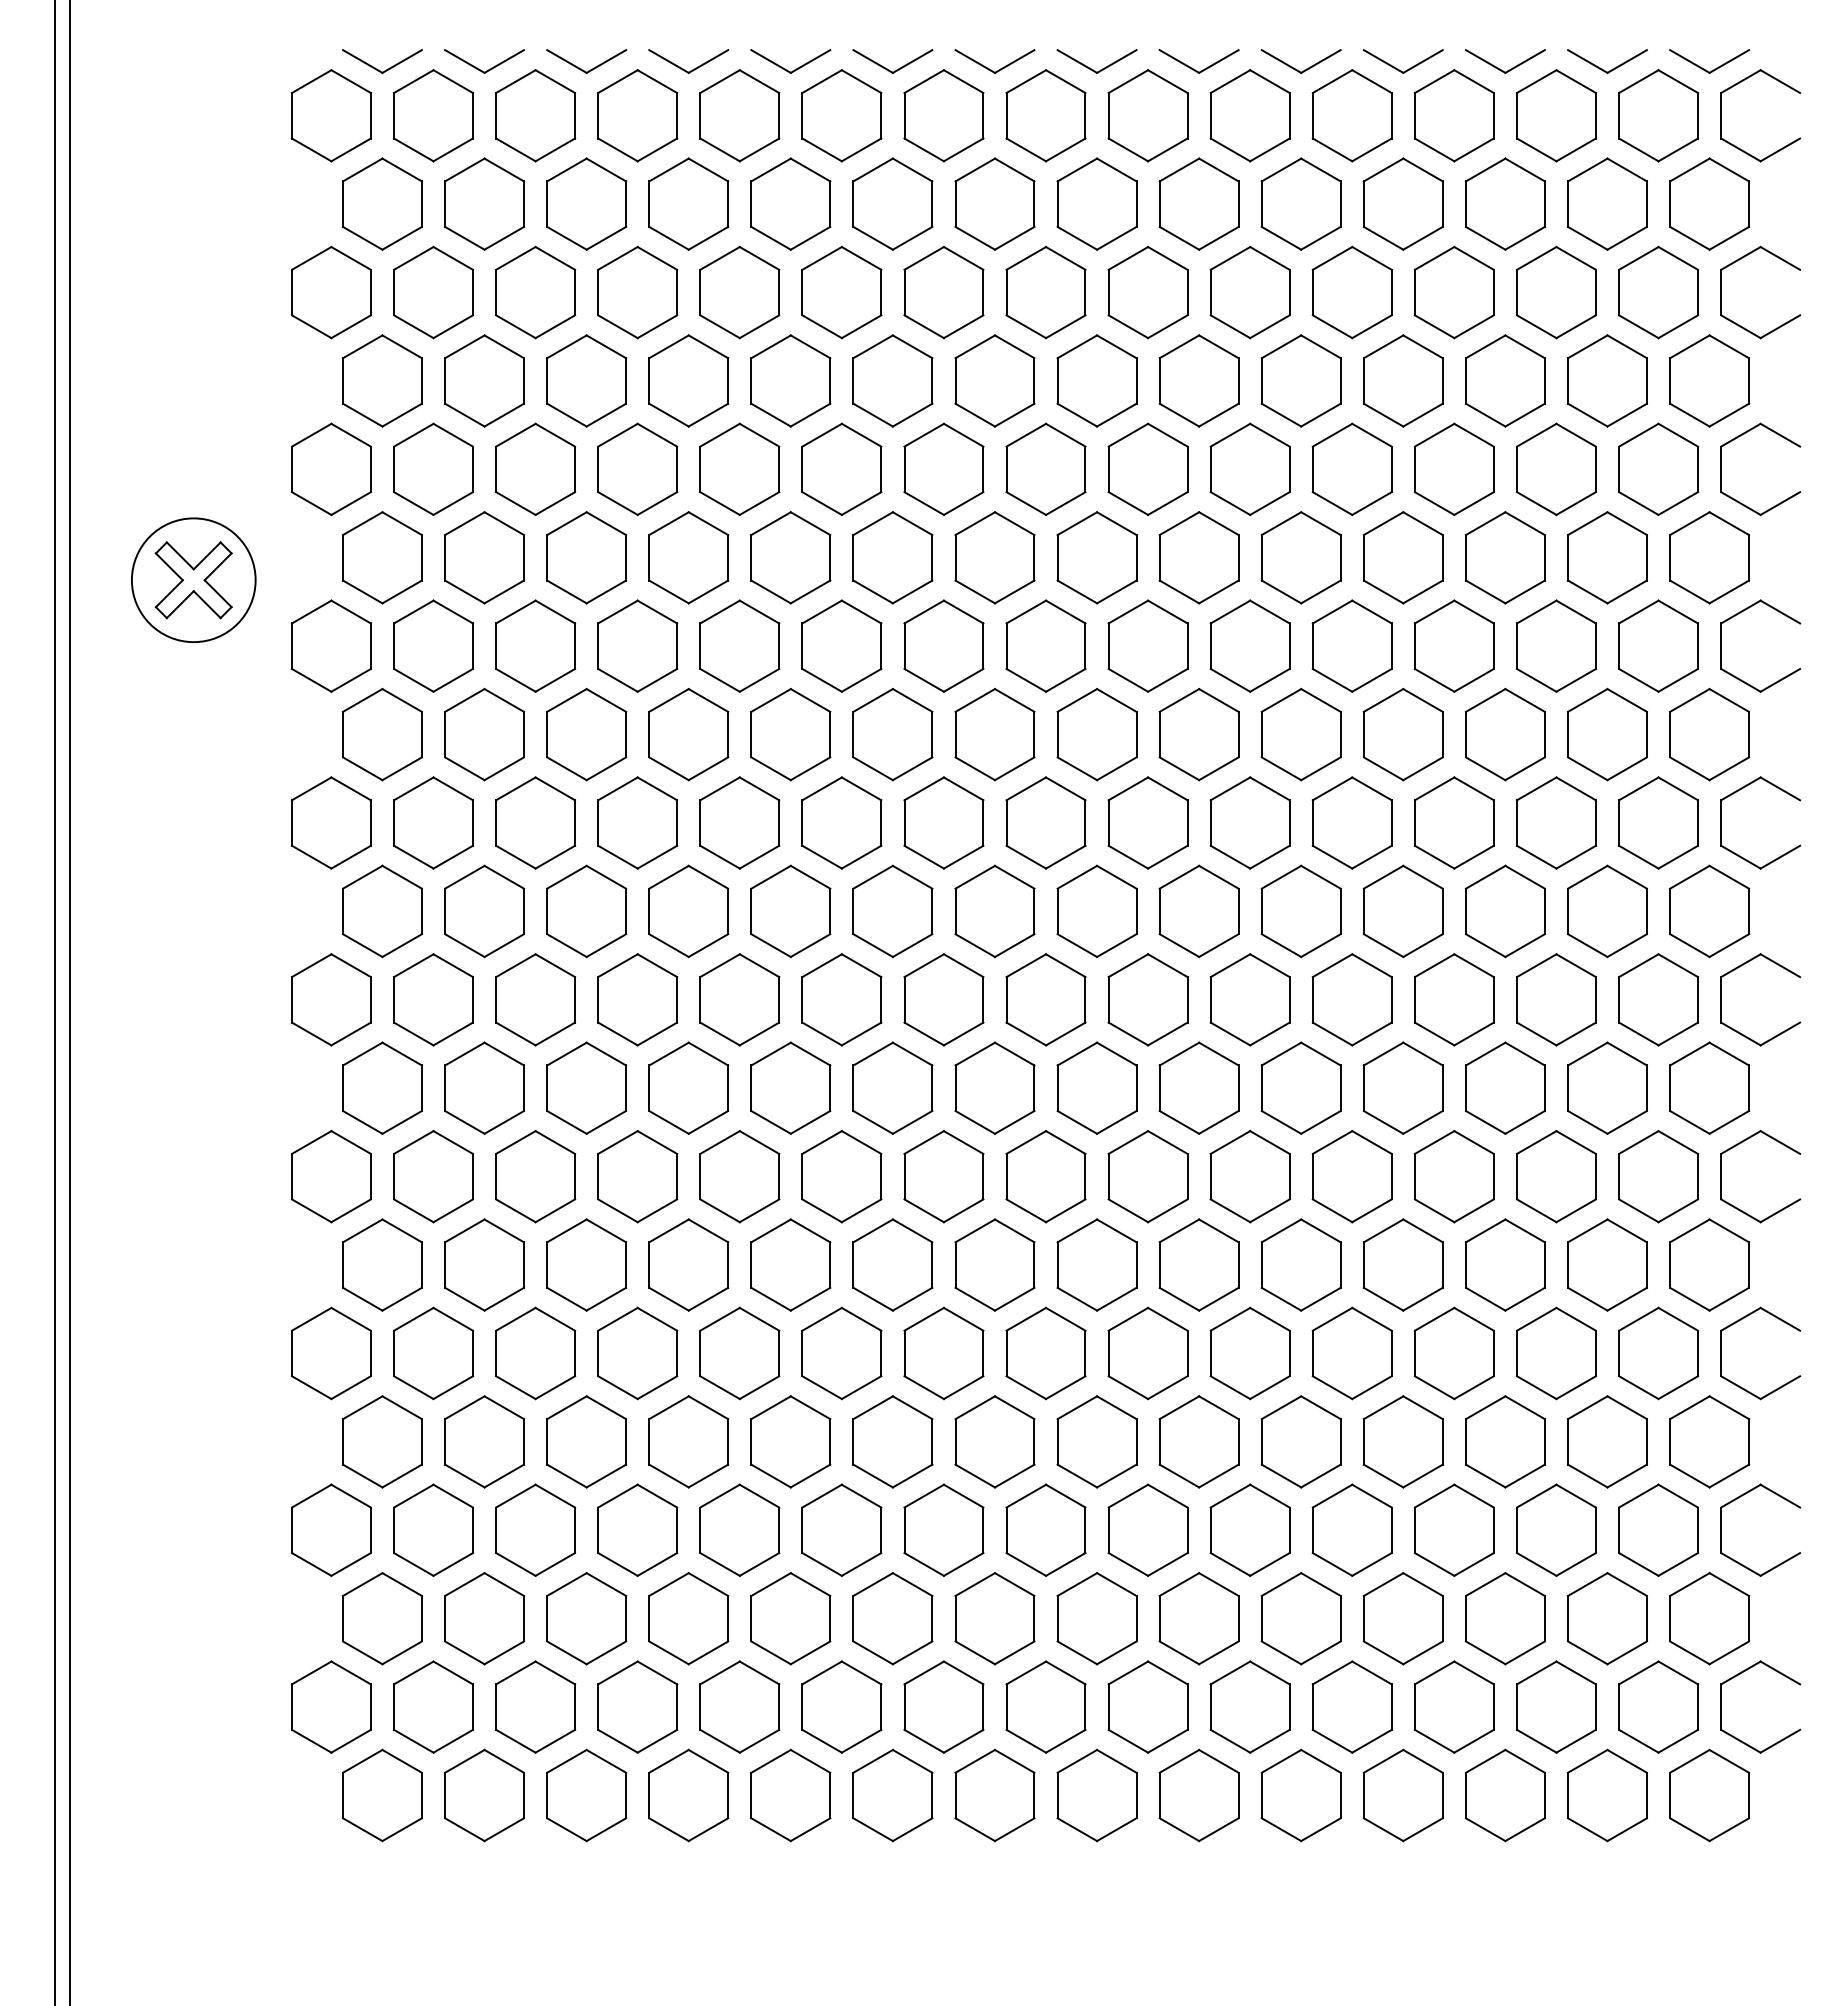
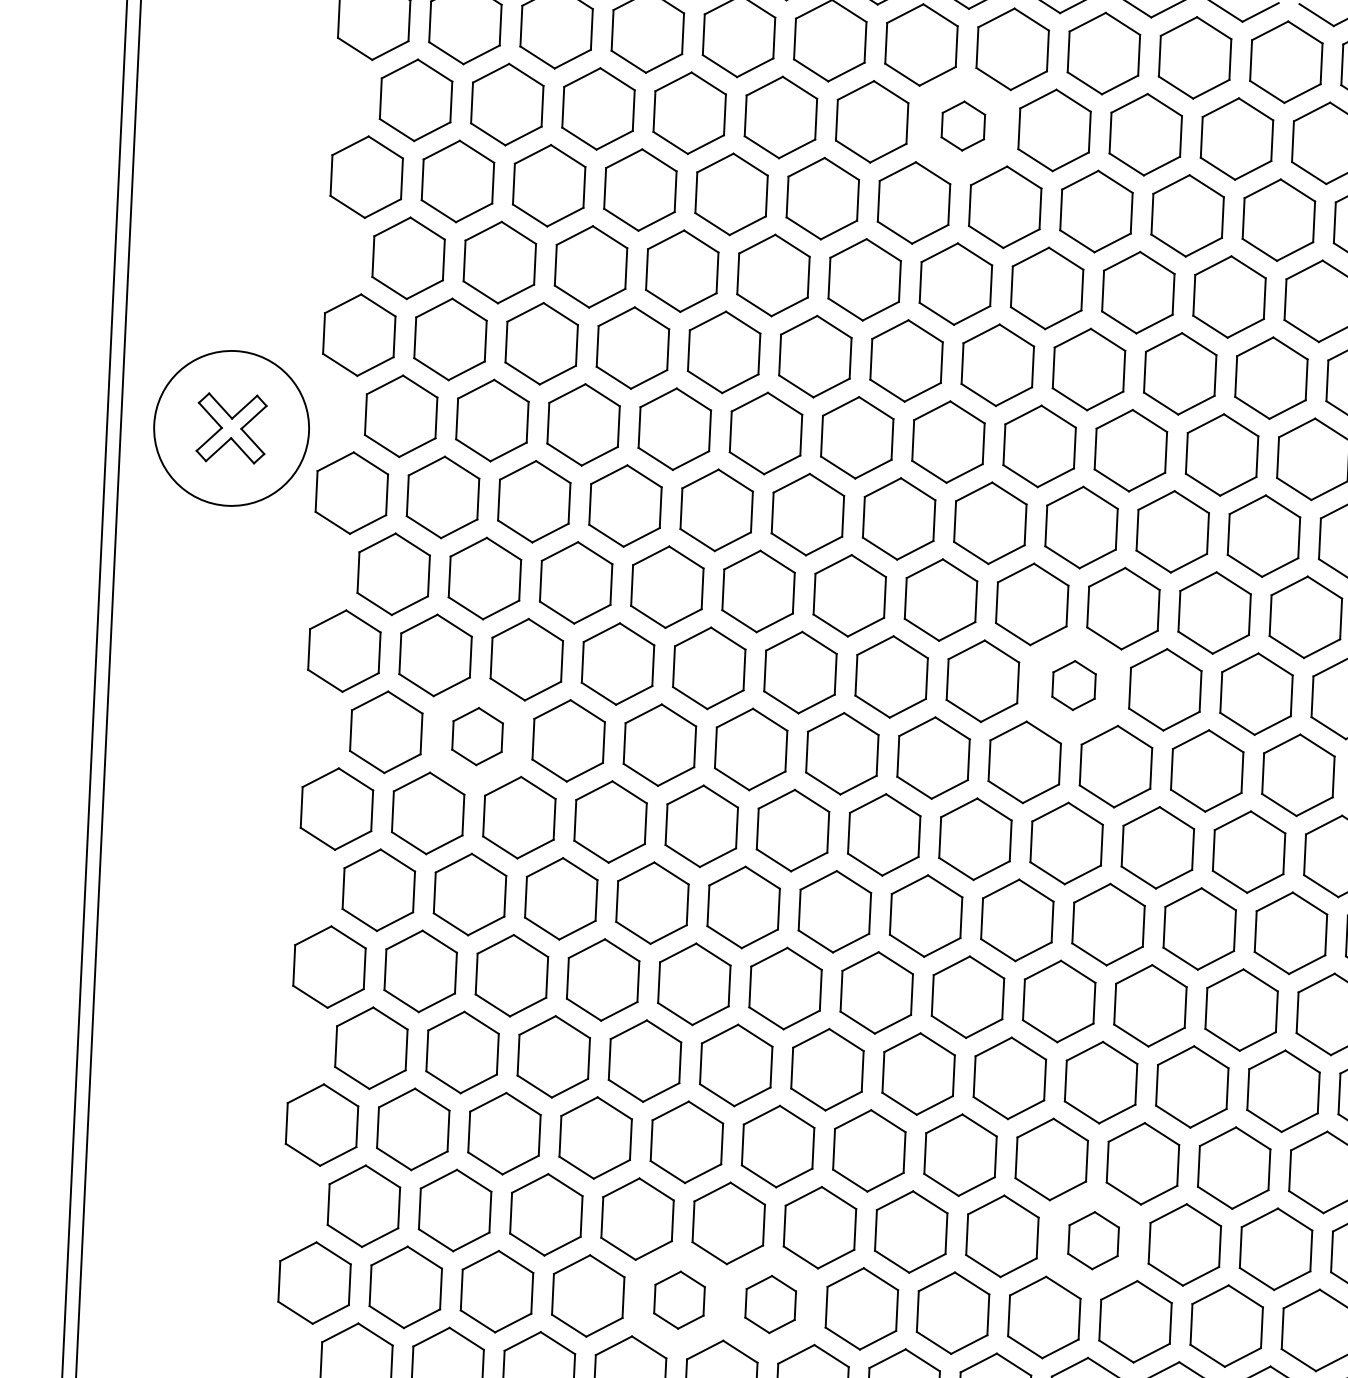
part: (994, 203) -> (962, 125), size x0.6
circle: (193, 580) -> (231, 428), size x1.4
part: (1147, 822) -> (1073, 685), size x0.6
part: (484, 911) -> (477, 736), size x0.7
part: (1198, 1441) -> (1093, 1240), size x0.7
part: (739, 1529) -> (679, 1299), size x0.7
part: (841, 1529) -> (770, 1303), size x0.7

